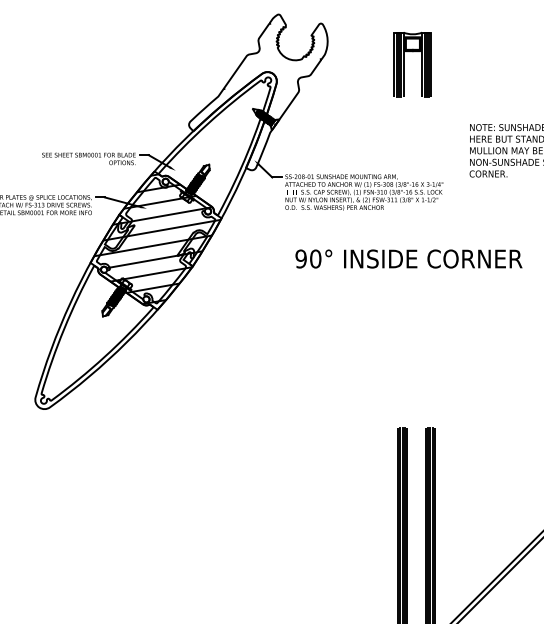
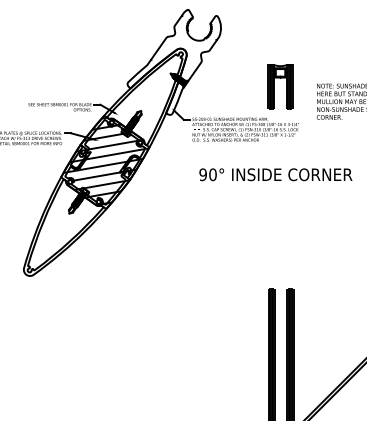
part: (412, 64) -> (280, 86), moved

